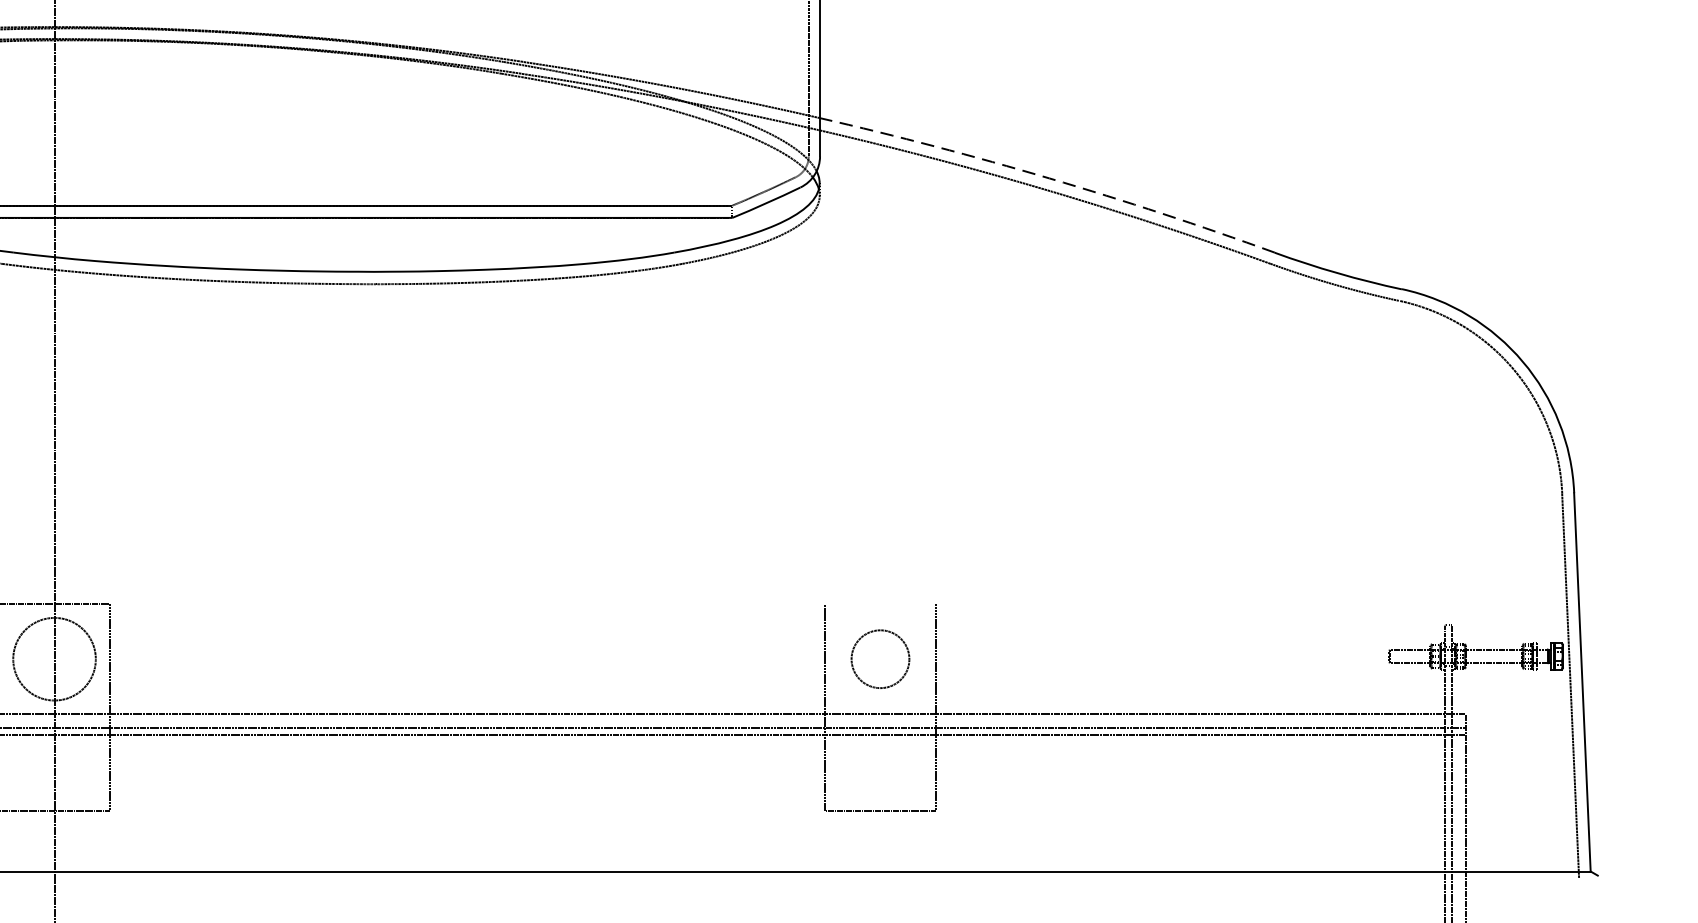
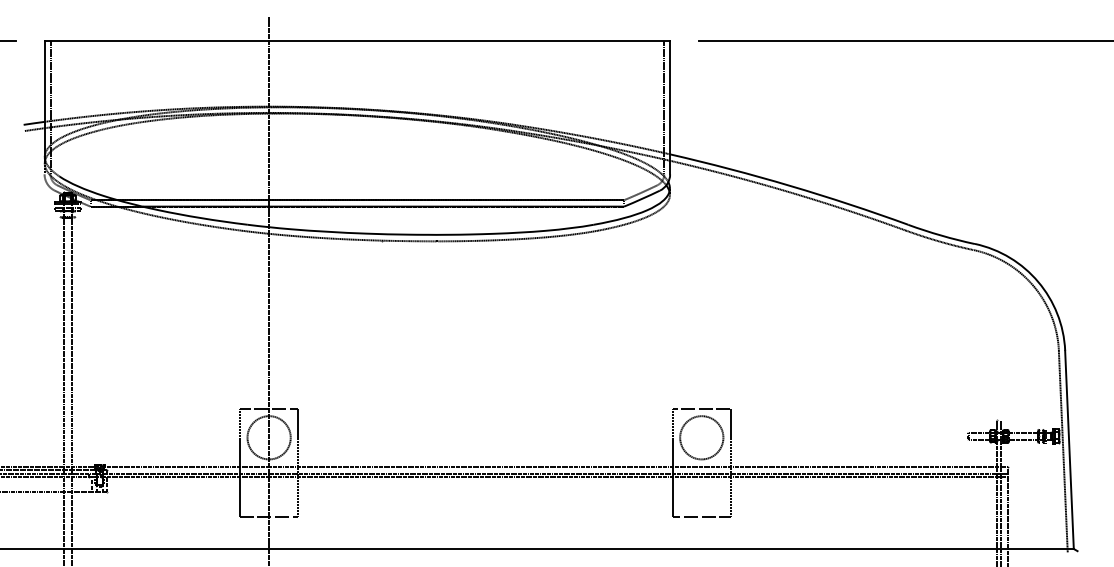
arc: (1049, 177) -> (790, 185), dashed -> solid
line: (879, 603) -> (701, 408), added
circle: (879, 658) -> (701, 437), size x1.43

